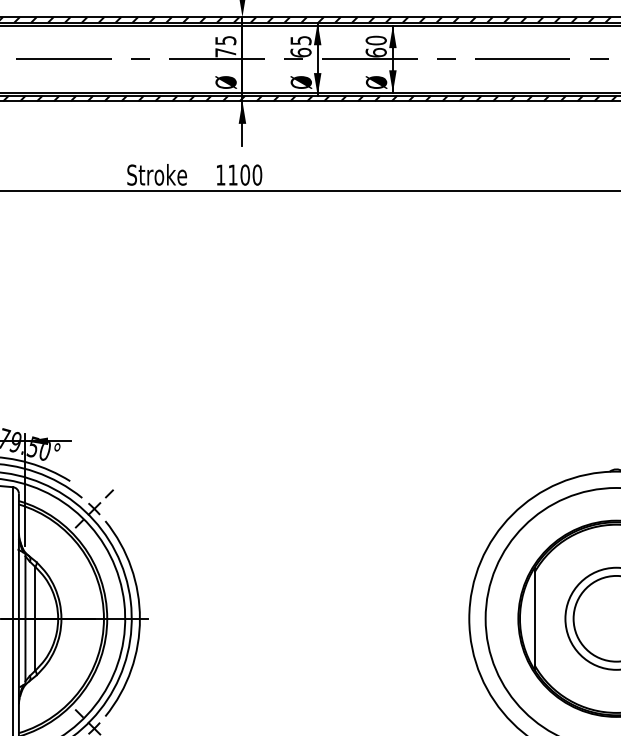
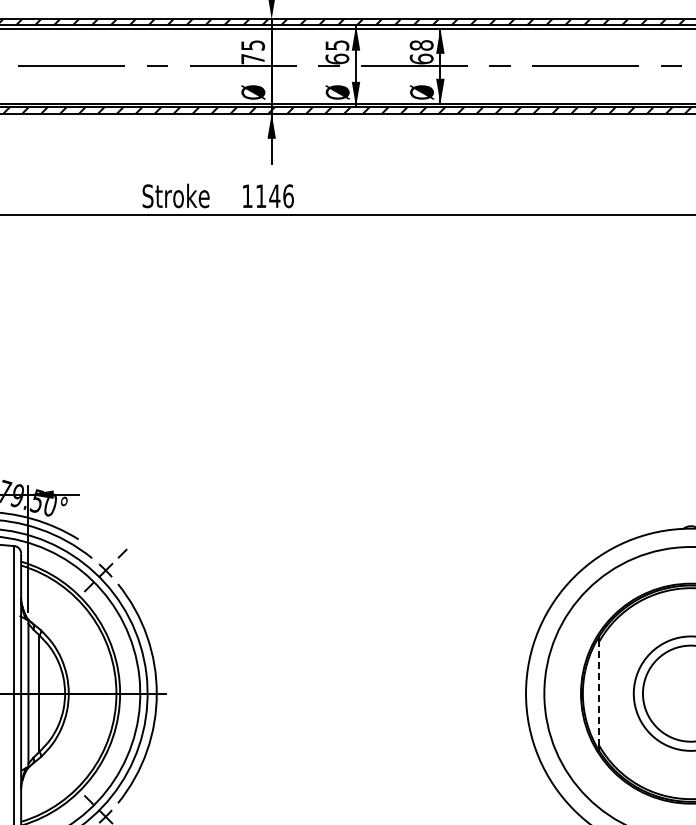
text: (376, 40) -> (421, 45), 60 -> 68
text: (251, 175) -> (281, 196), 1100 -> 1146
line: (534, 618) -> (599, 693), solid -> dashed

